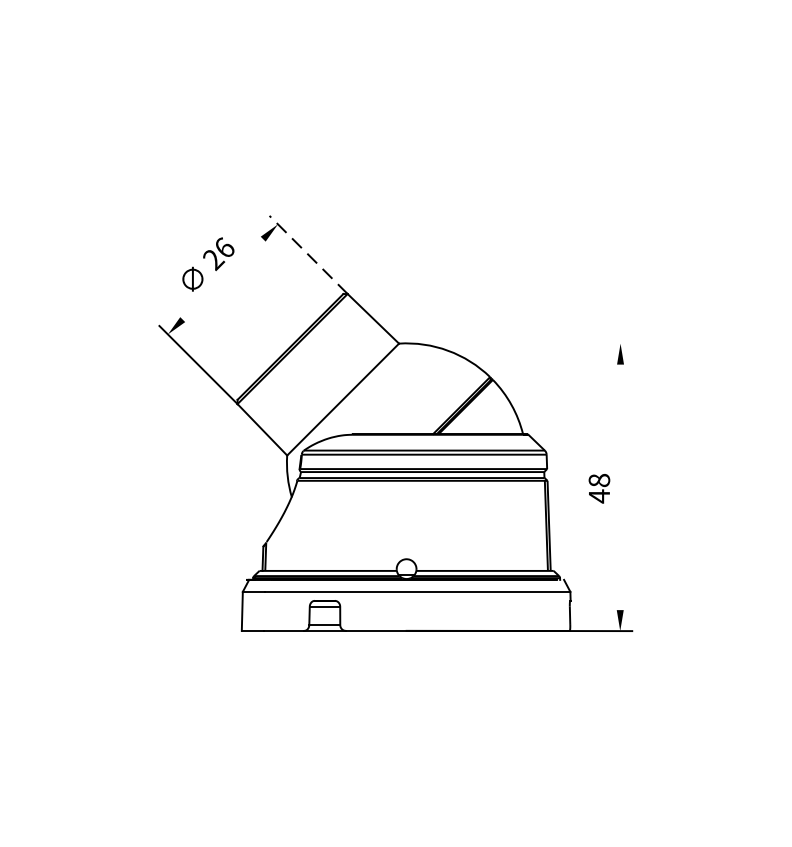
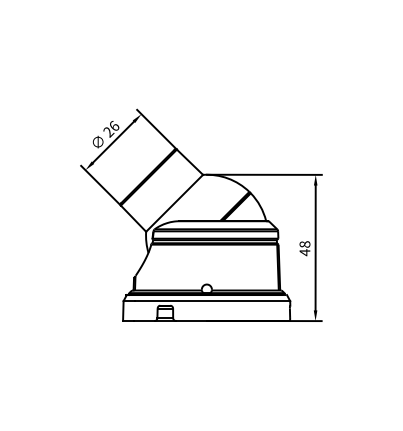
line: (307, 254) -> (156, 129), dashed -> solid
line: (222, 278) -> (113, 141), added
line: (519, 342) -> (264, 174), added
line: (620, 486) -> (315, 247), added

